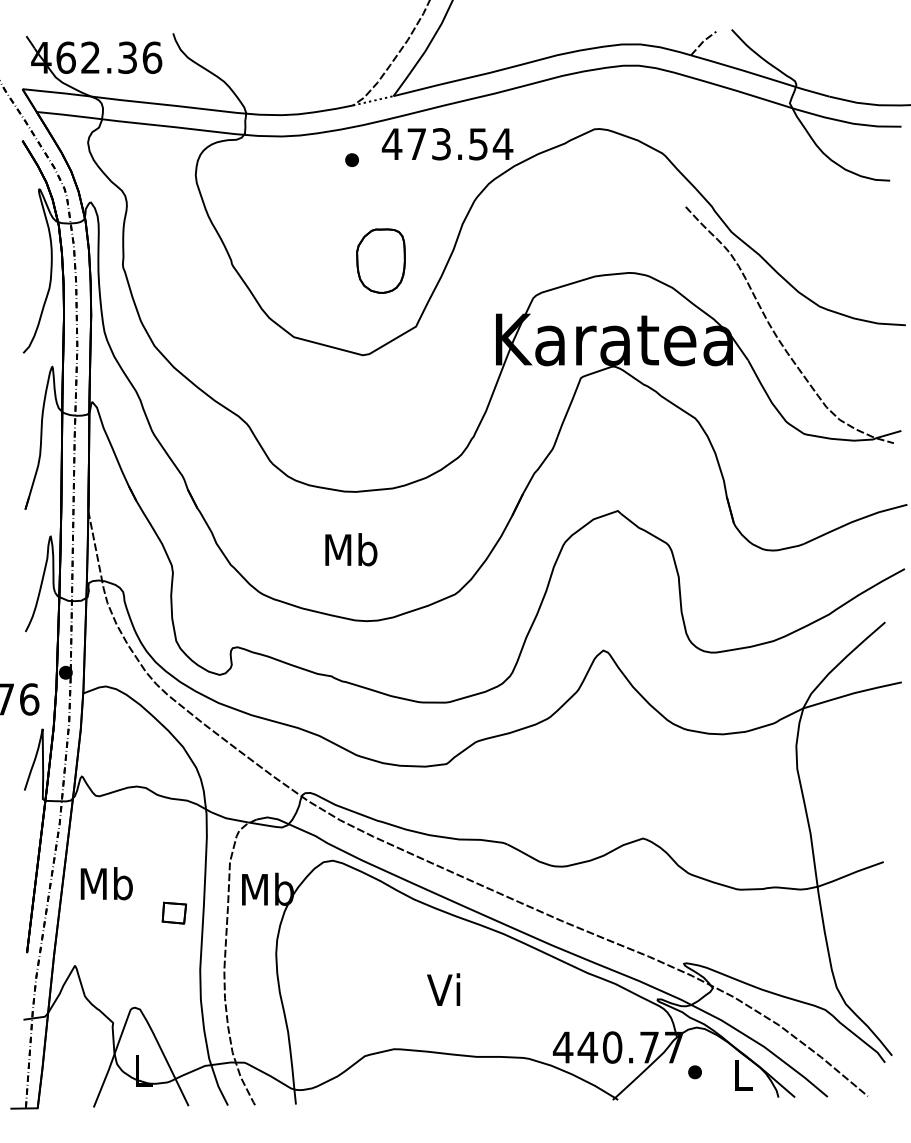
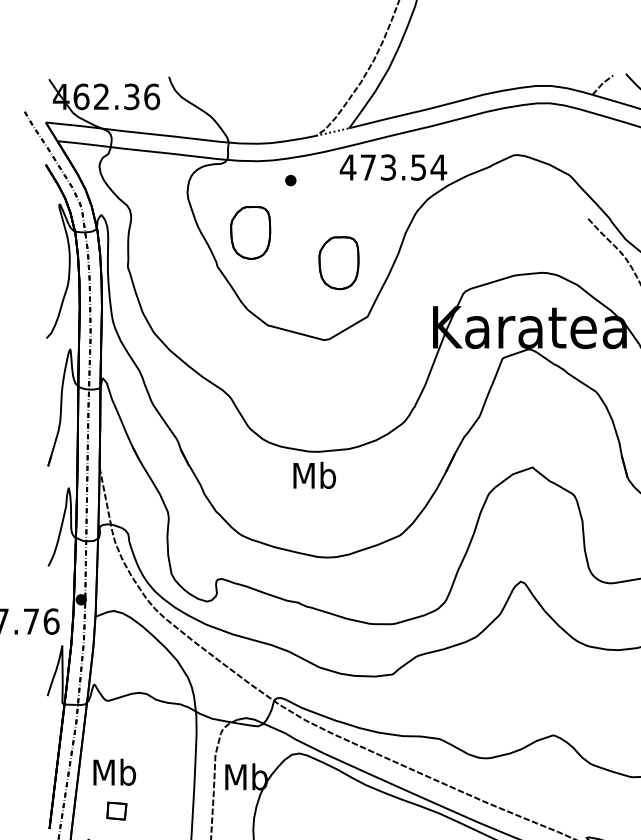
part: (351, 159) -> (290, 180), moved
part: (272, 223) -> (250, 232), added
text: (351, 549) -> (314, 475), moved
part: (174, 912) -> (116, 810), moved

